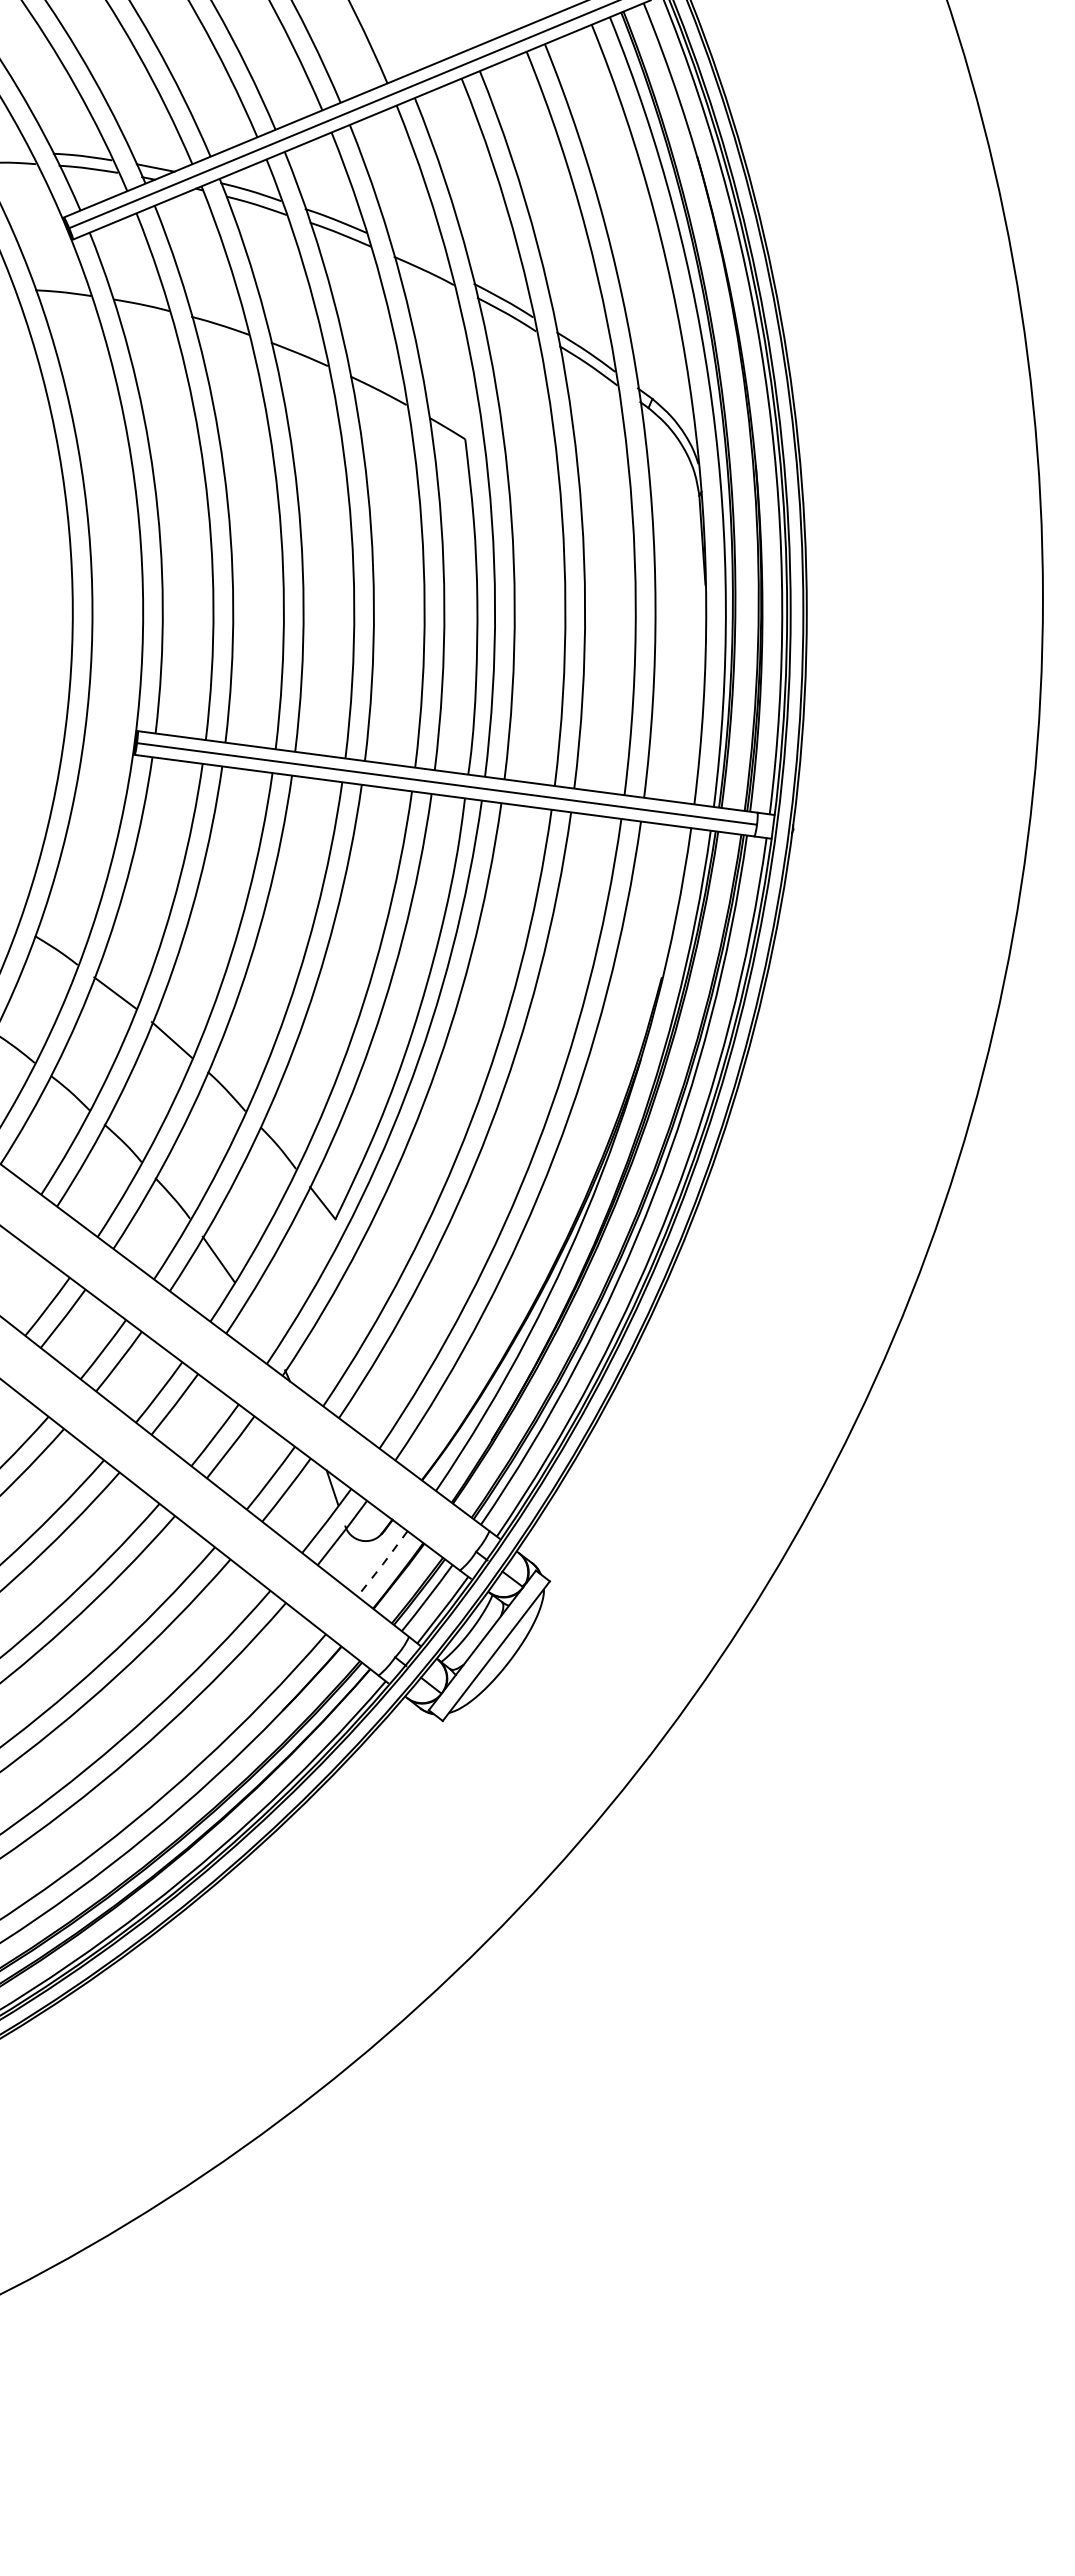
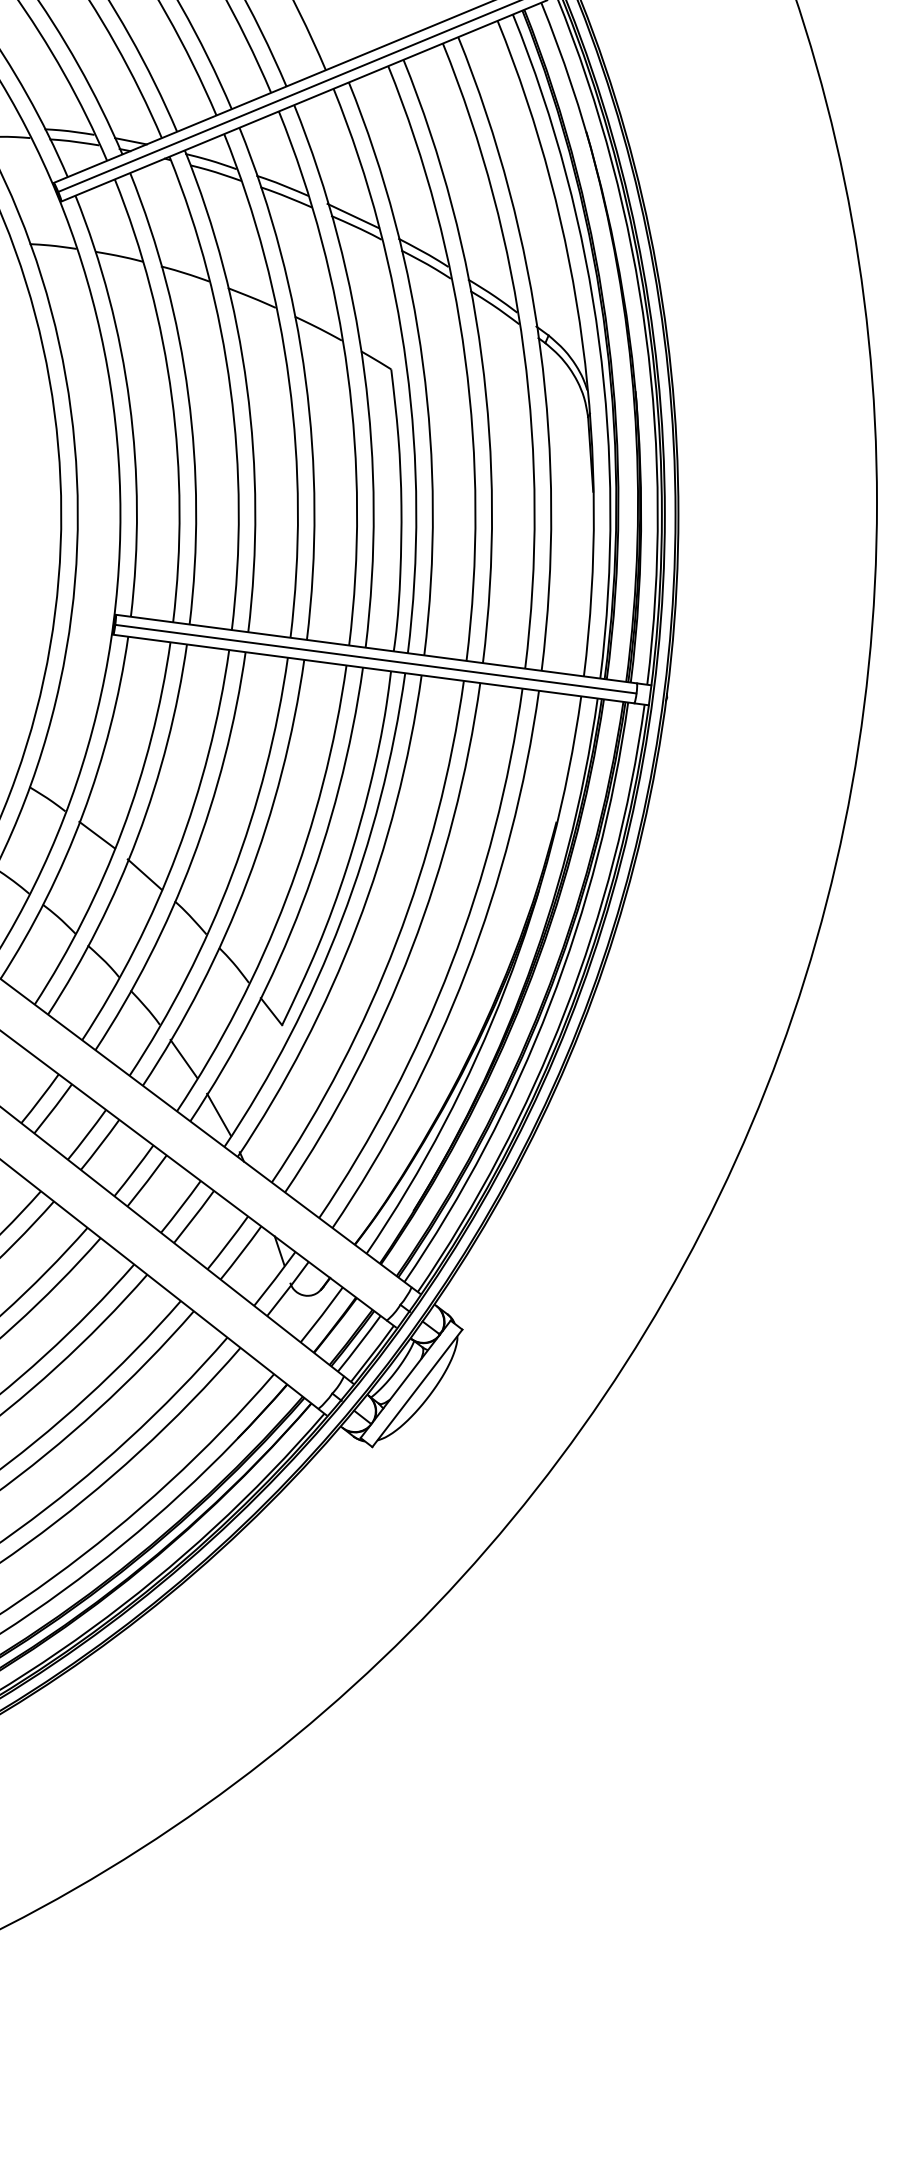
line: (419, 256) -> (352, 215), added
line: (260, 1325) -> (219, 1114), added
line: (383, 1564) -> (322, 1315), dashed -> solid

